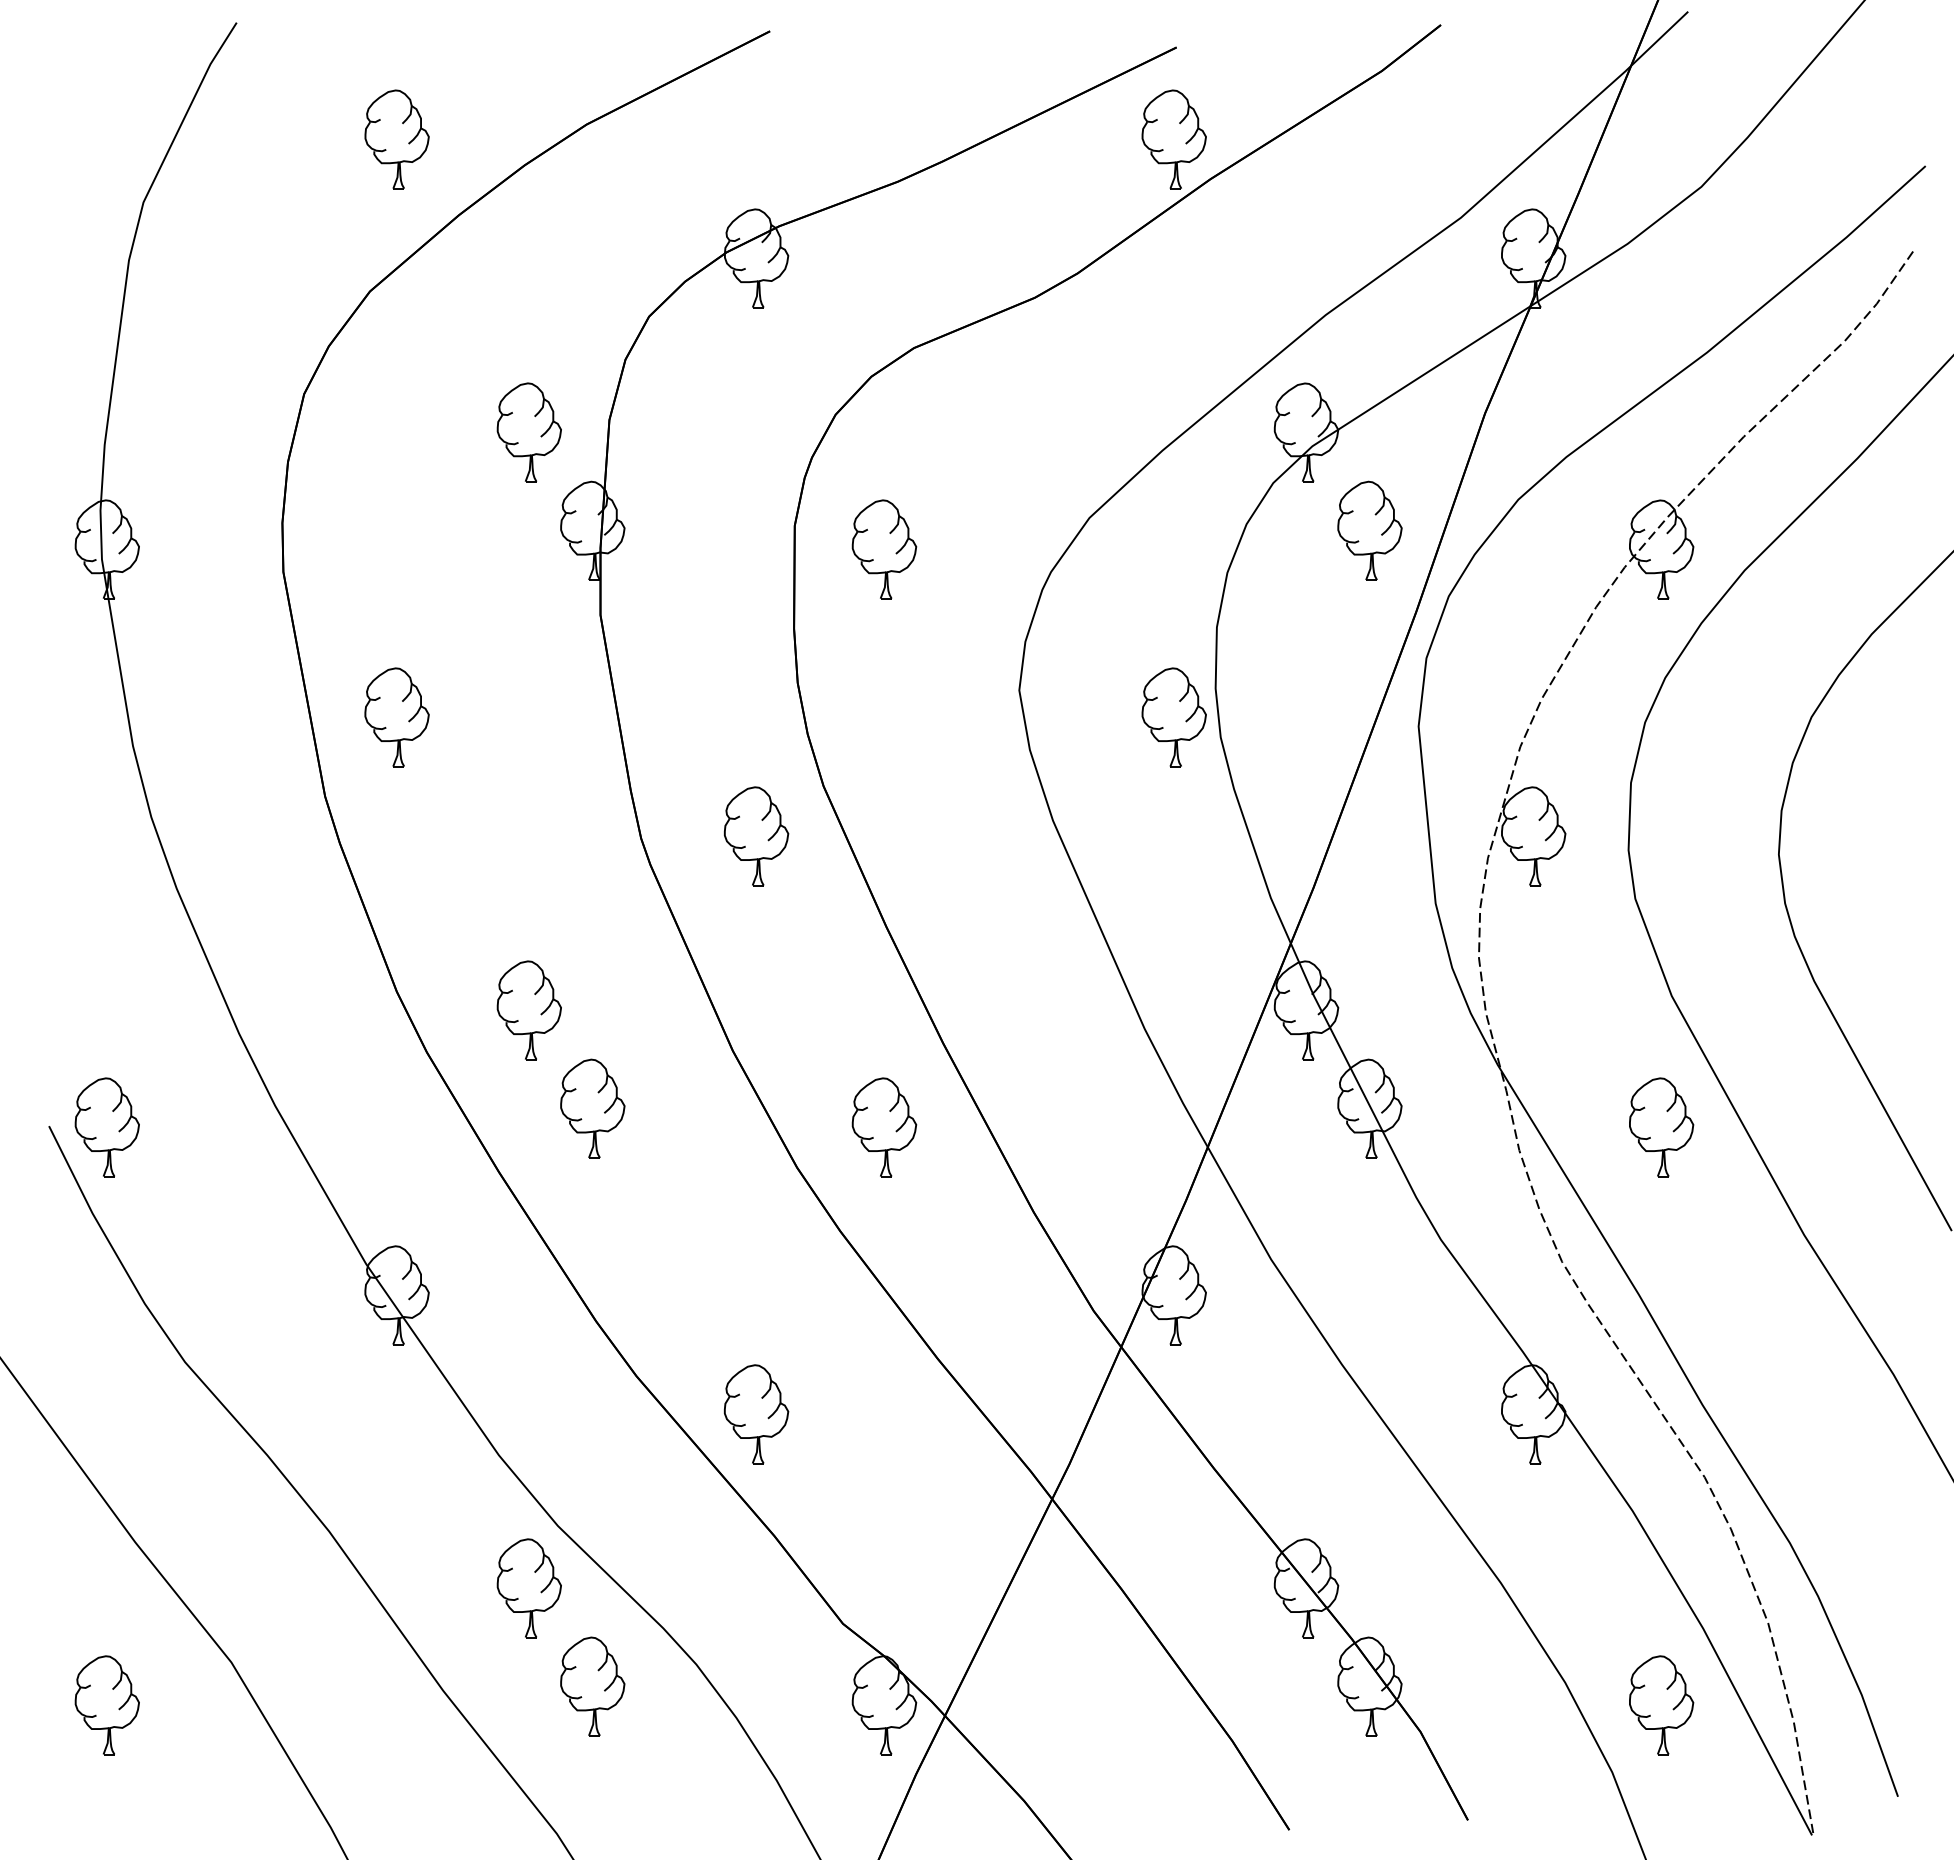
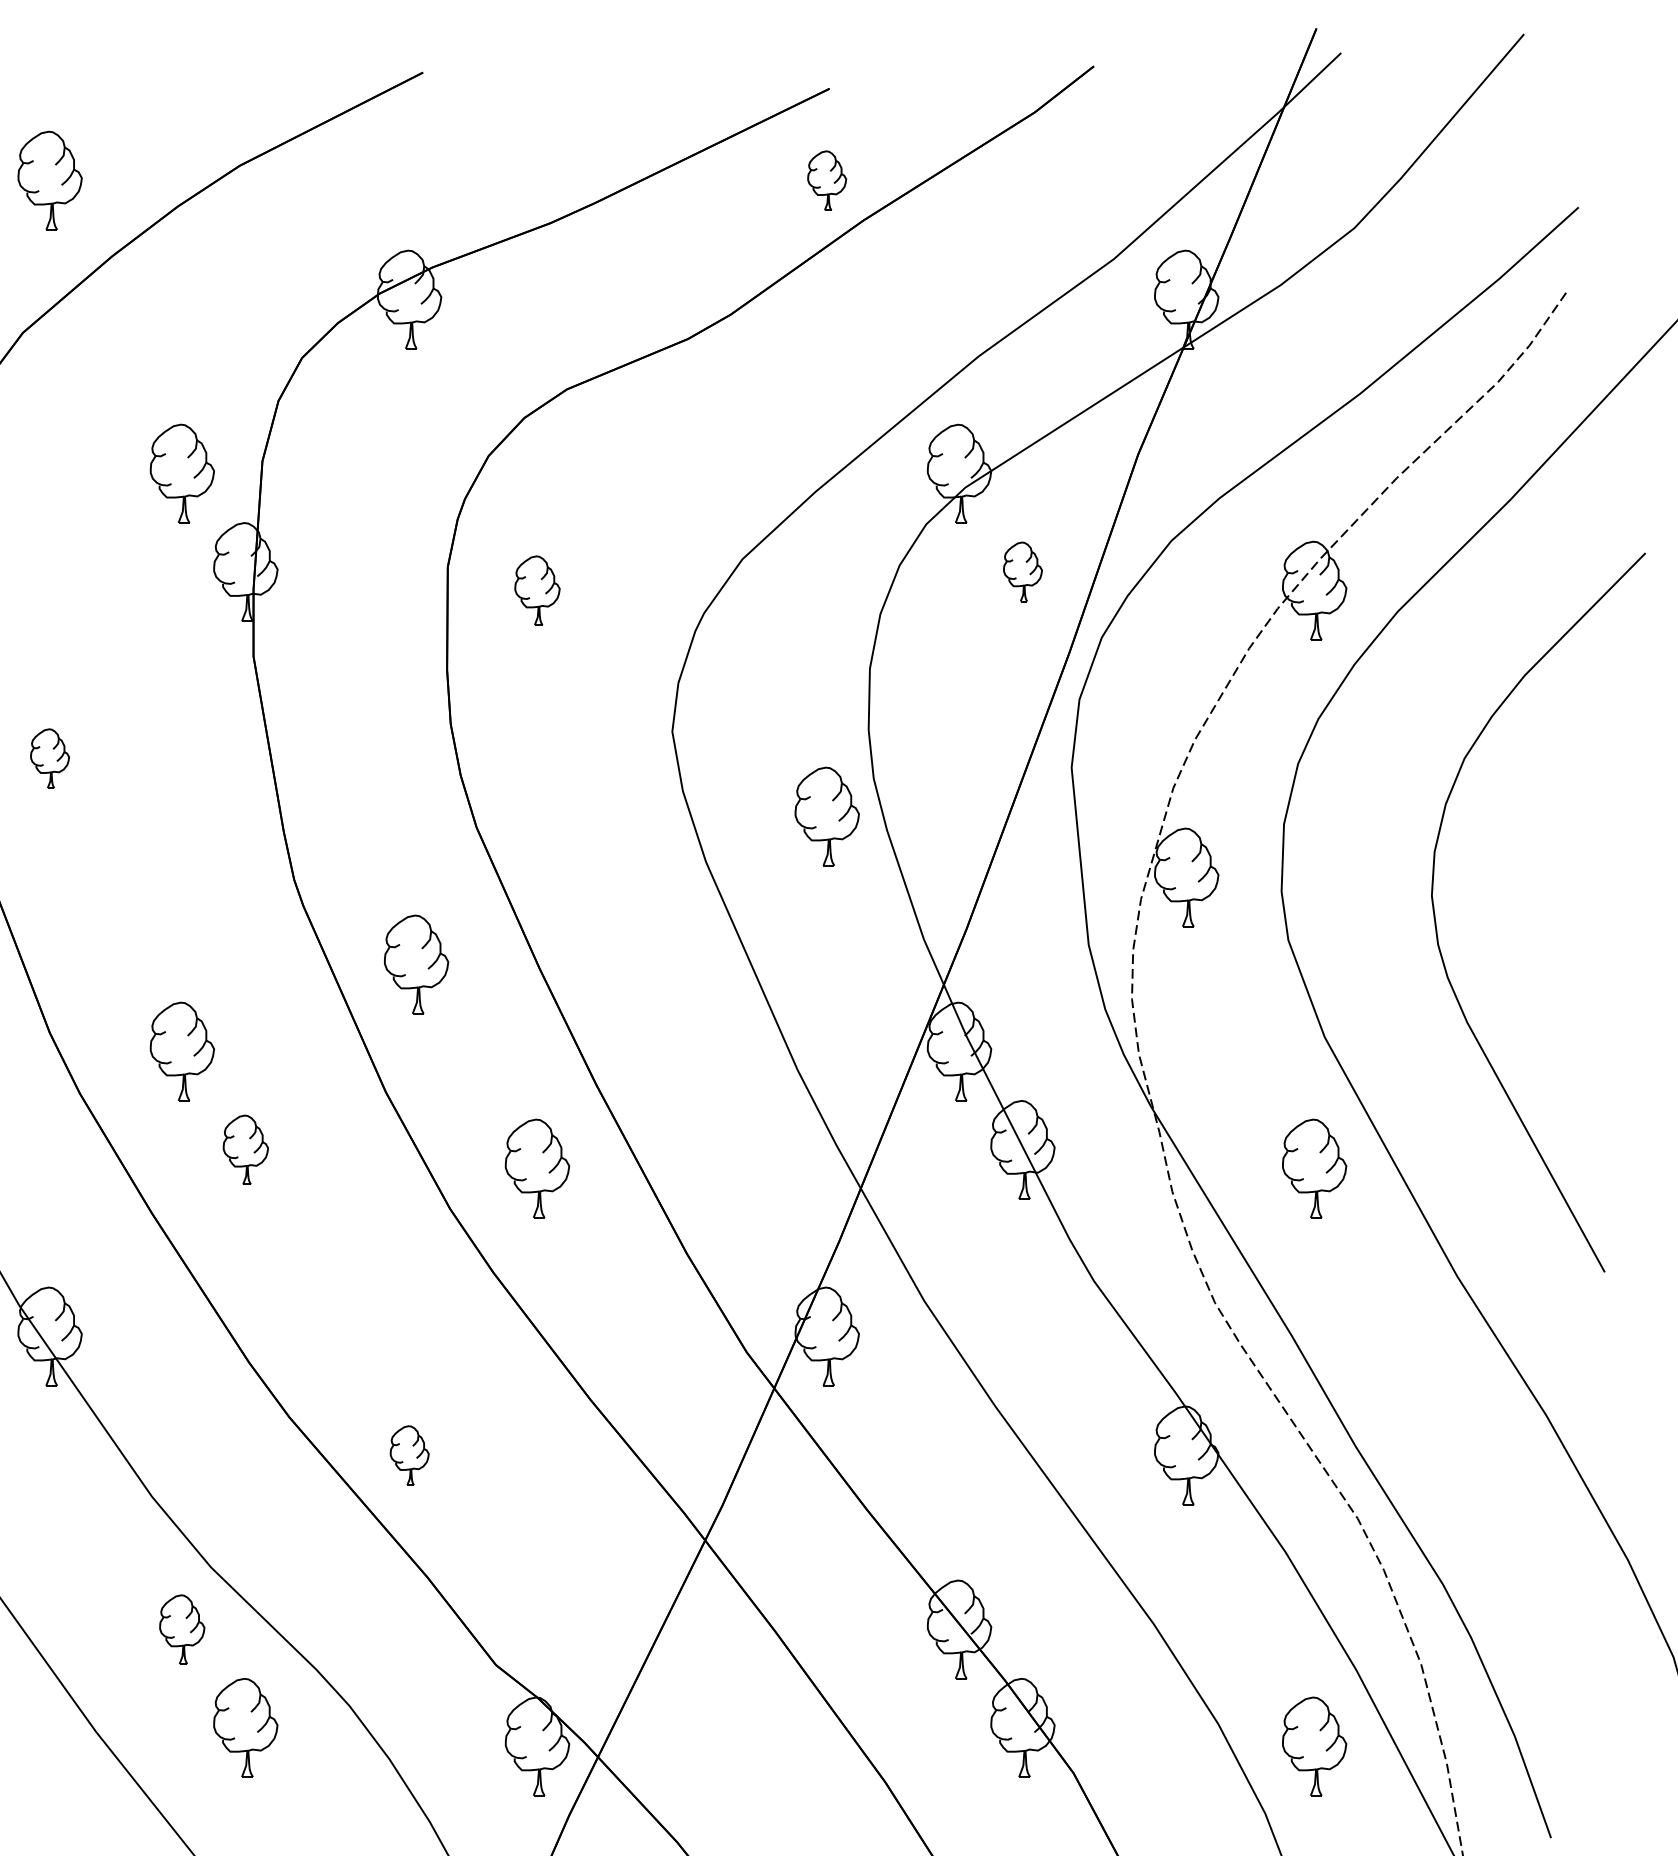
part: (1173, 139) -> (826, 180), size x0.6
part: (1369, 530) -> (1022, 571), size x0.6
part: (884, 549) -> (537, 590), size x0.7
part: (396, 717) -> (49, 758), size x0.6
part: (1173, 717) -> (826, 816), moved
part: (756, 836) -> (416, 964), moved
part: (592, 1108) -> (245, 1149), size x0.7
part: (756, 1414) -> (409, 1455), size x0.6
part: (528, 1588) -> (181, 1629), size x0.7

